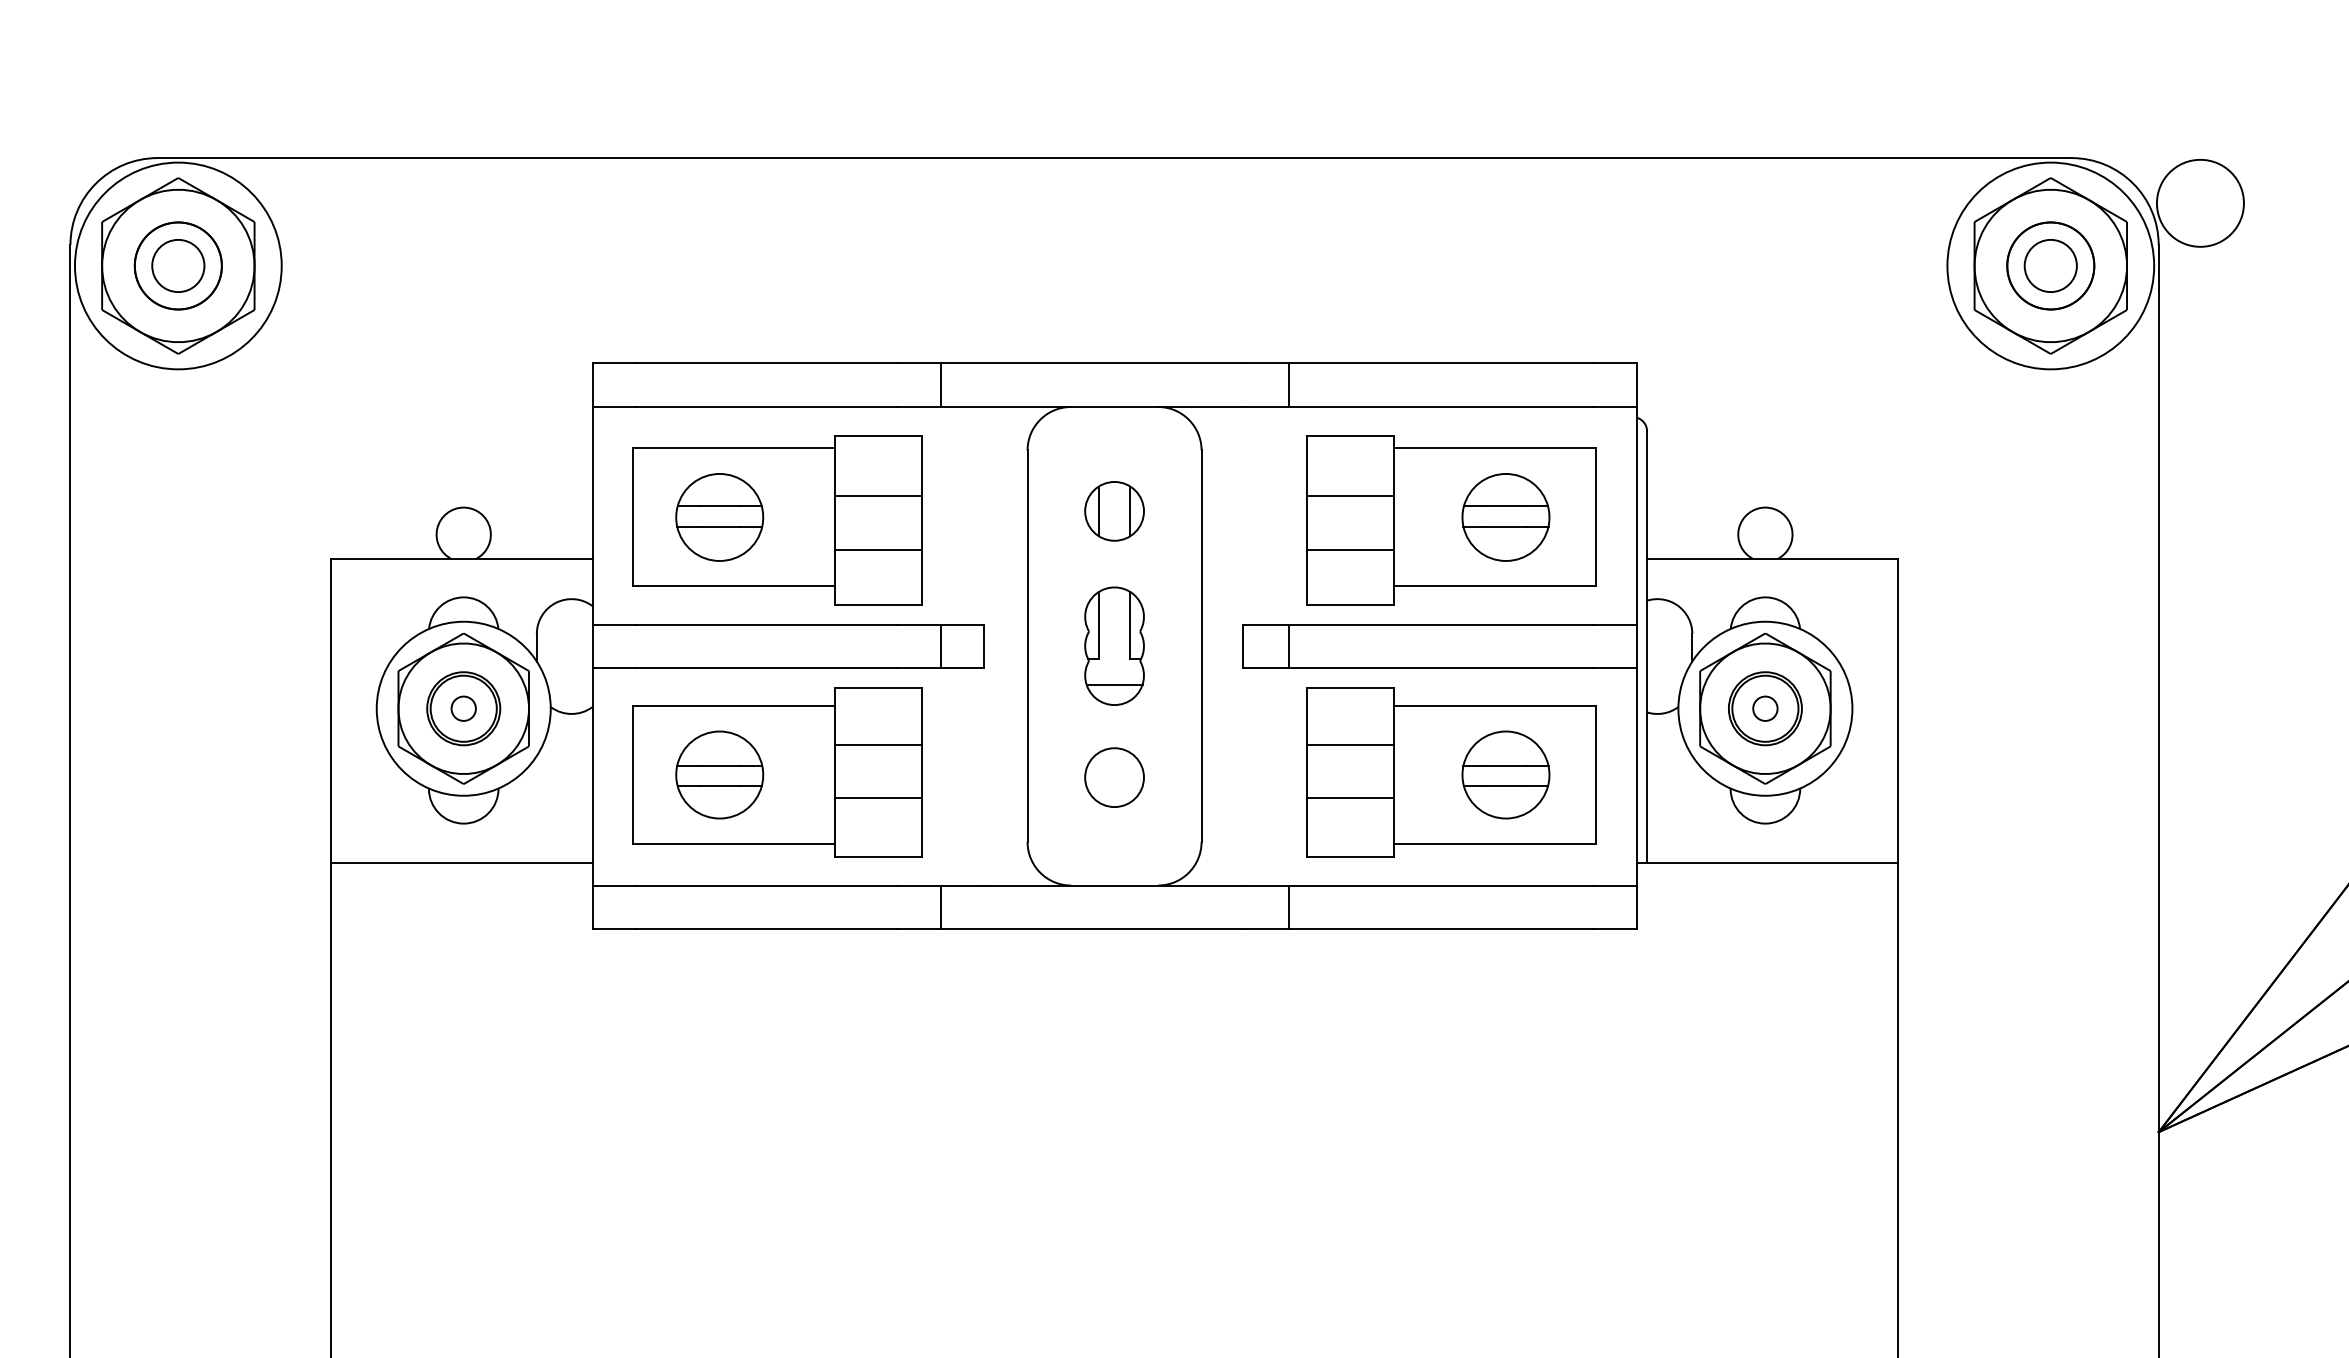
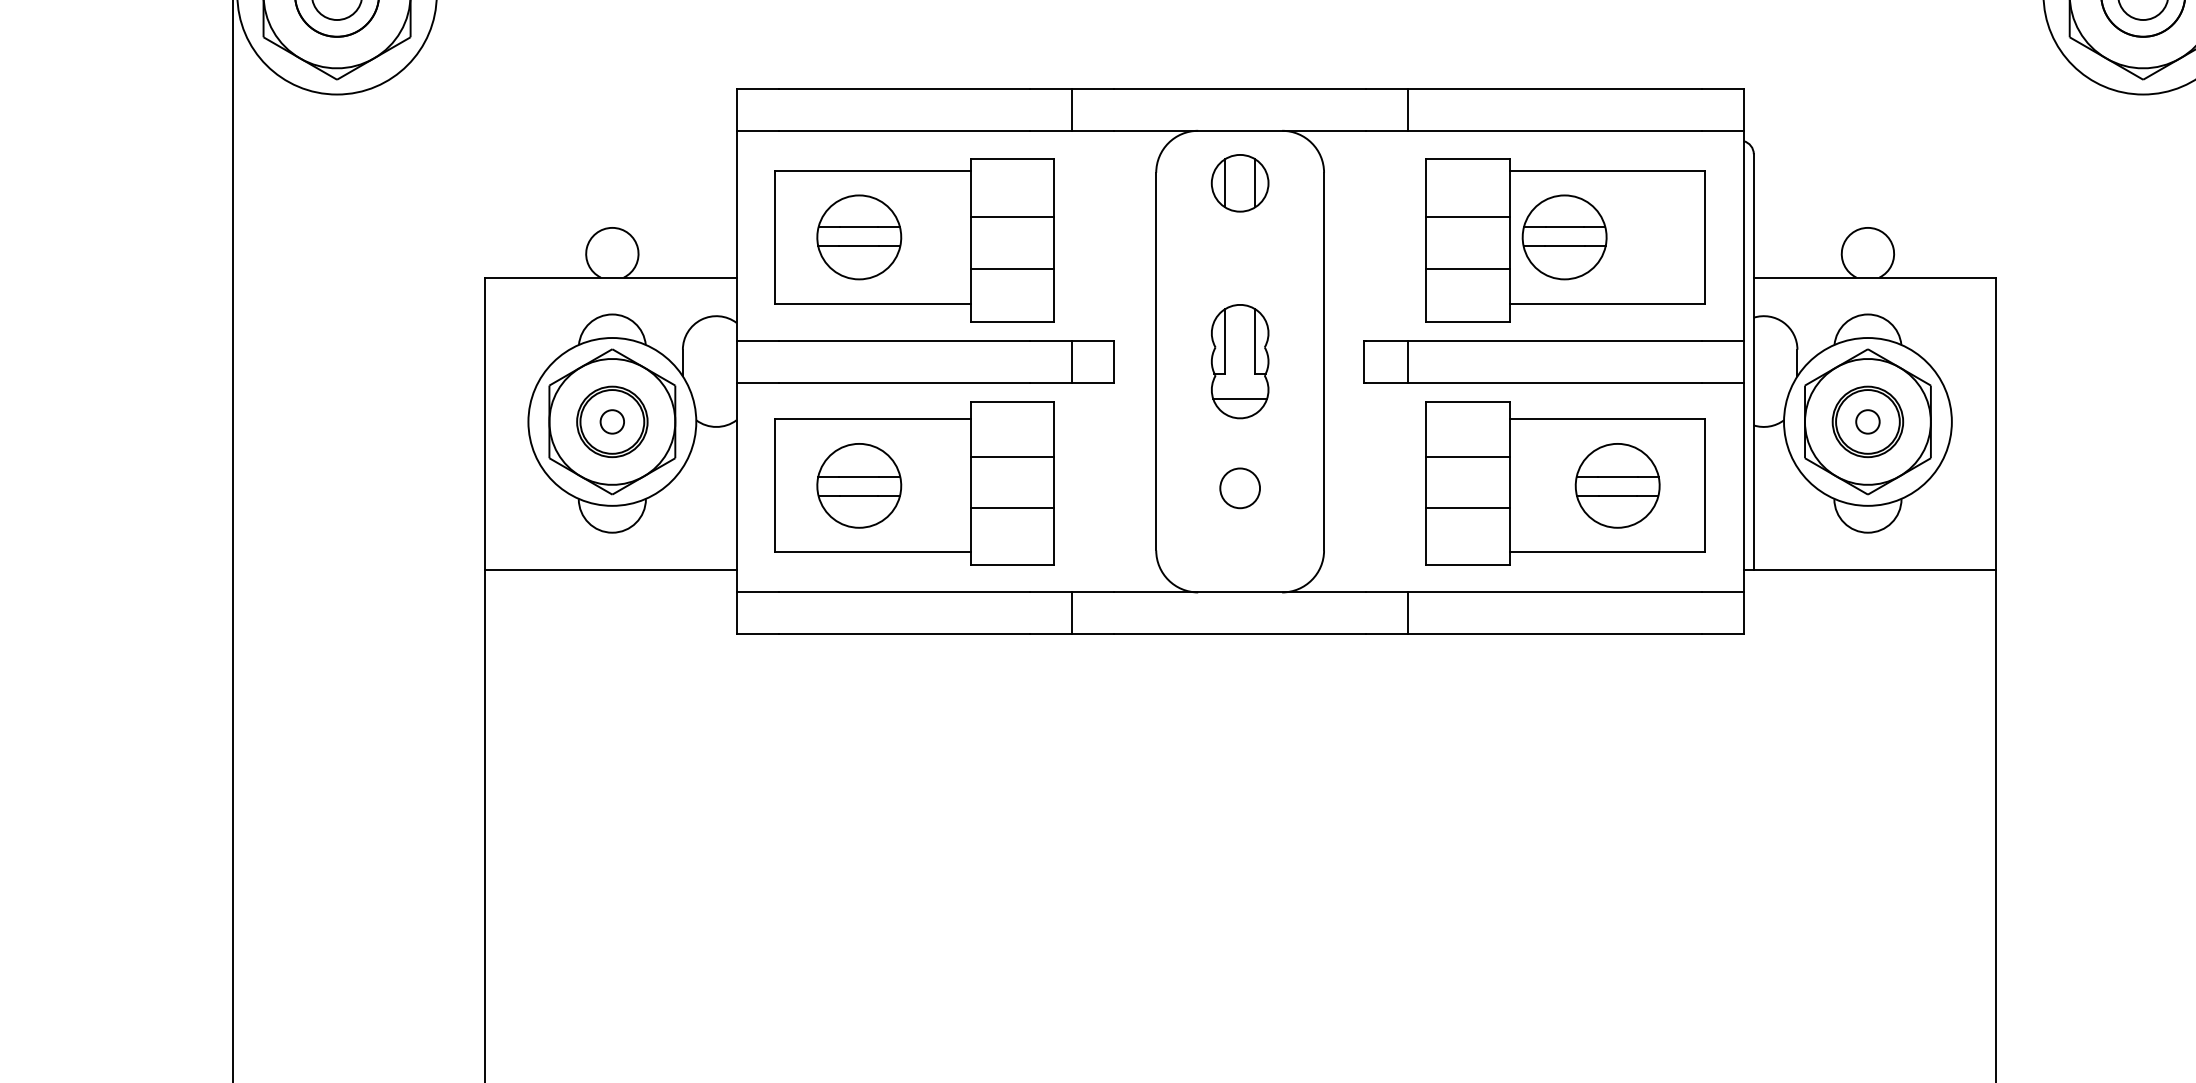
part: (1114, 511) -> (1240, 183), moved
part: (1505, 517) -> (1564, 237), moved
circle: (1114, 777) -> (1240, 488), size x0.7

